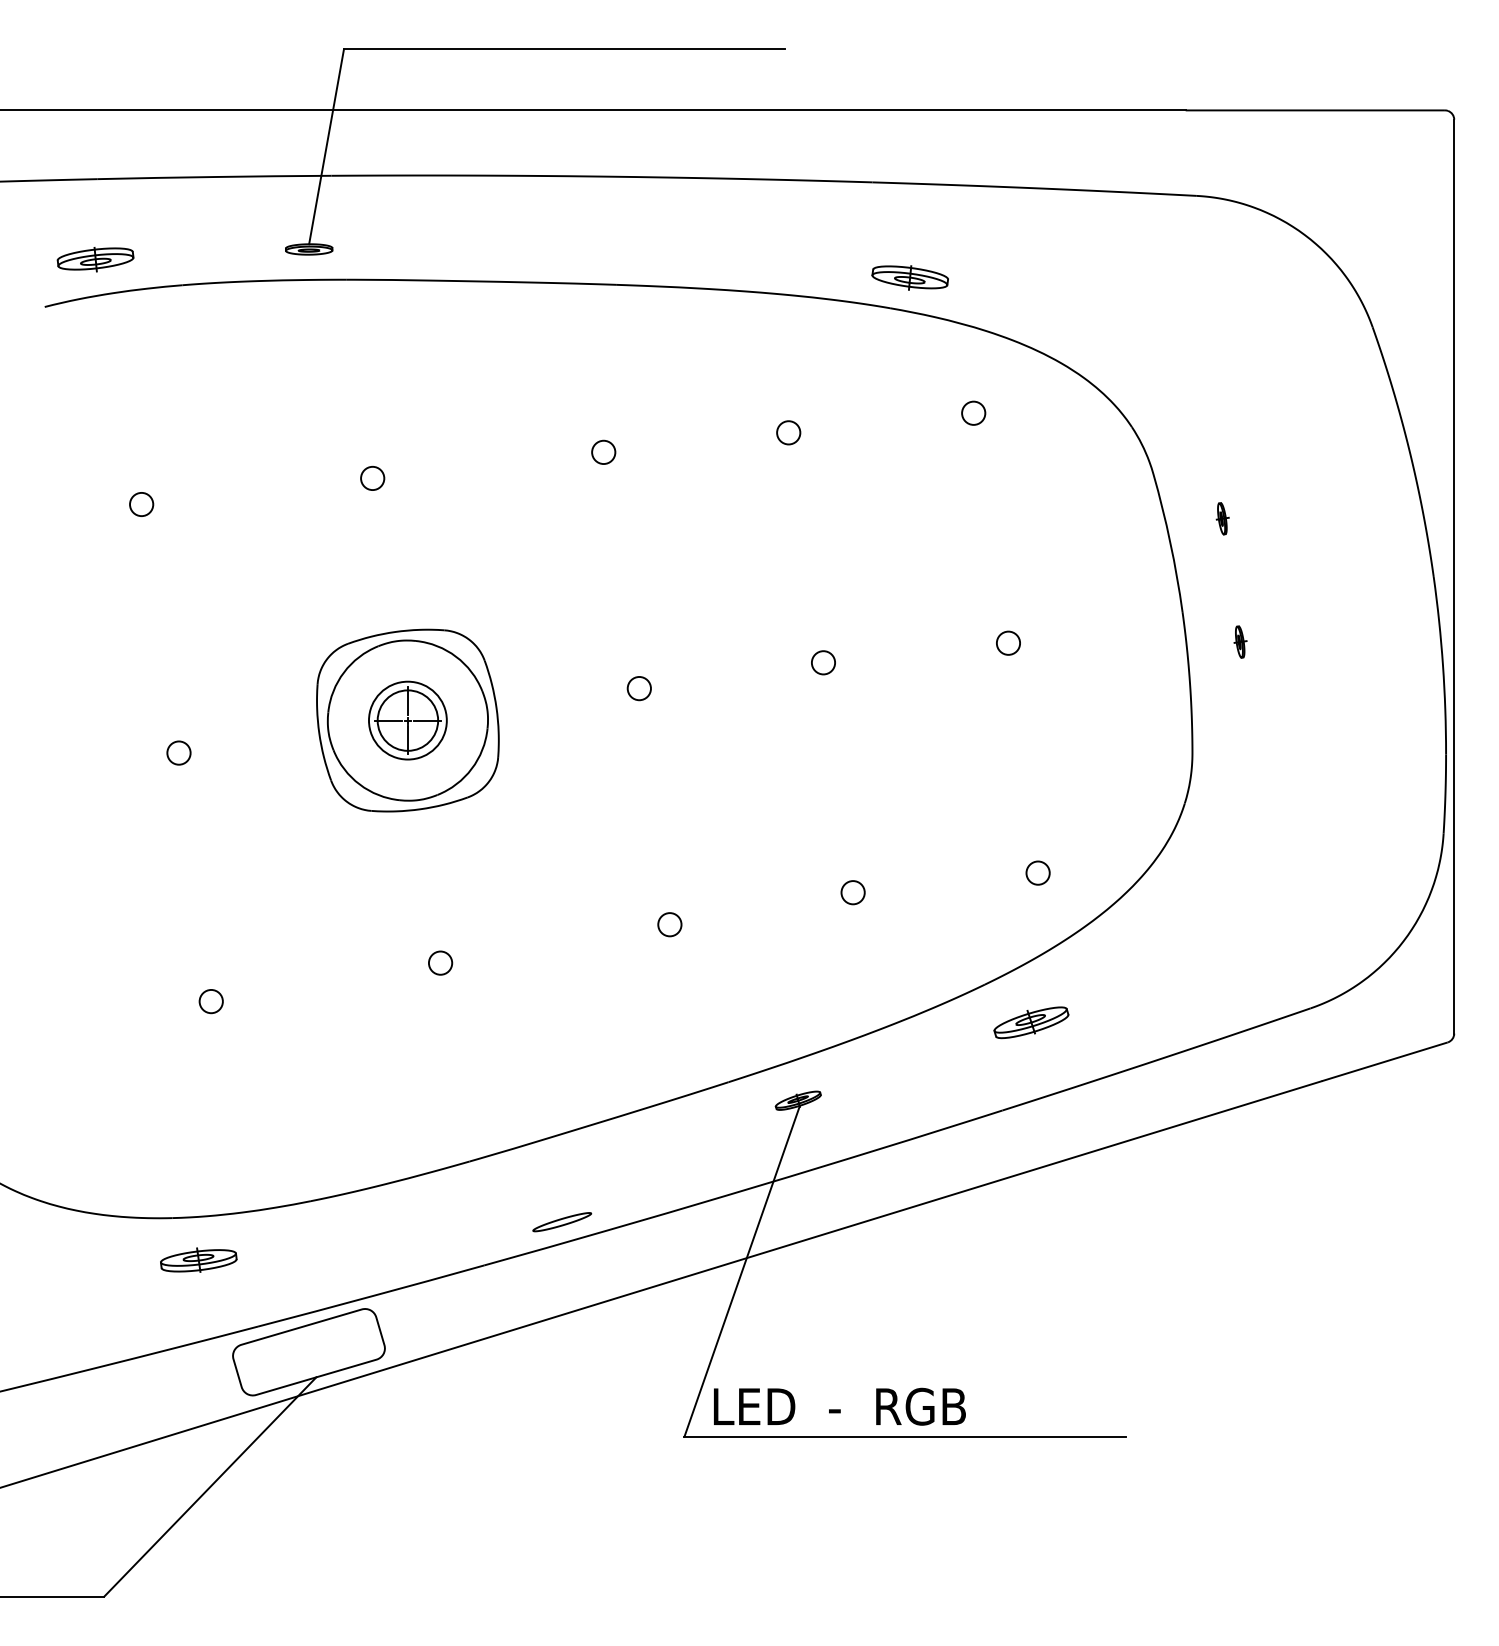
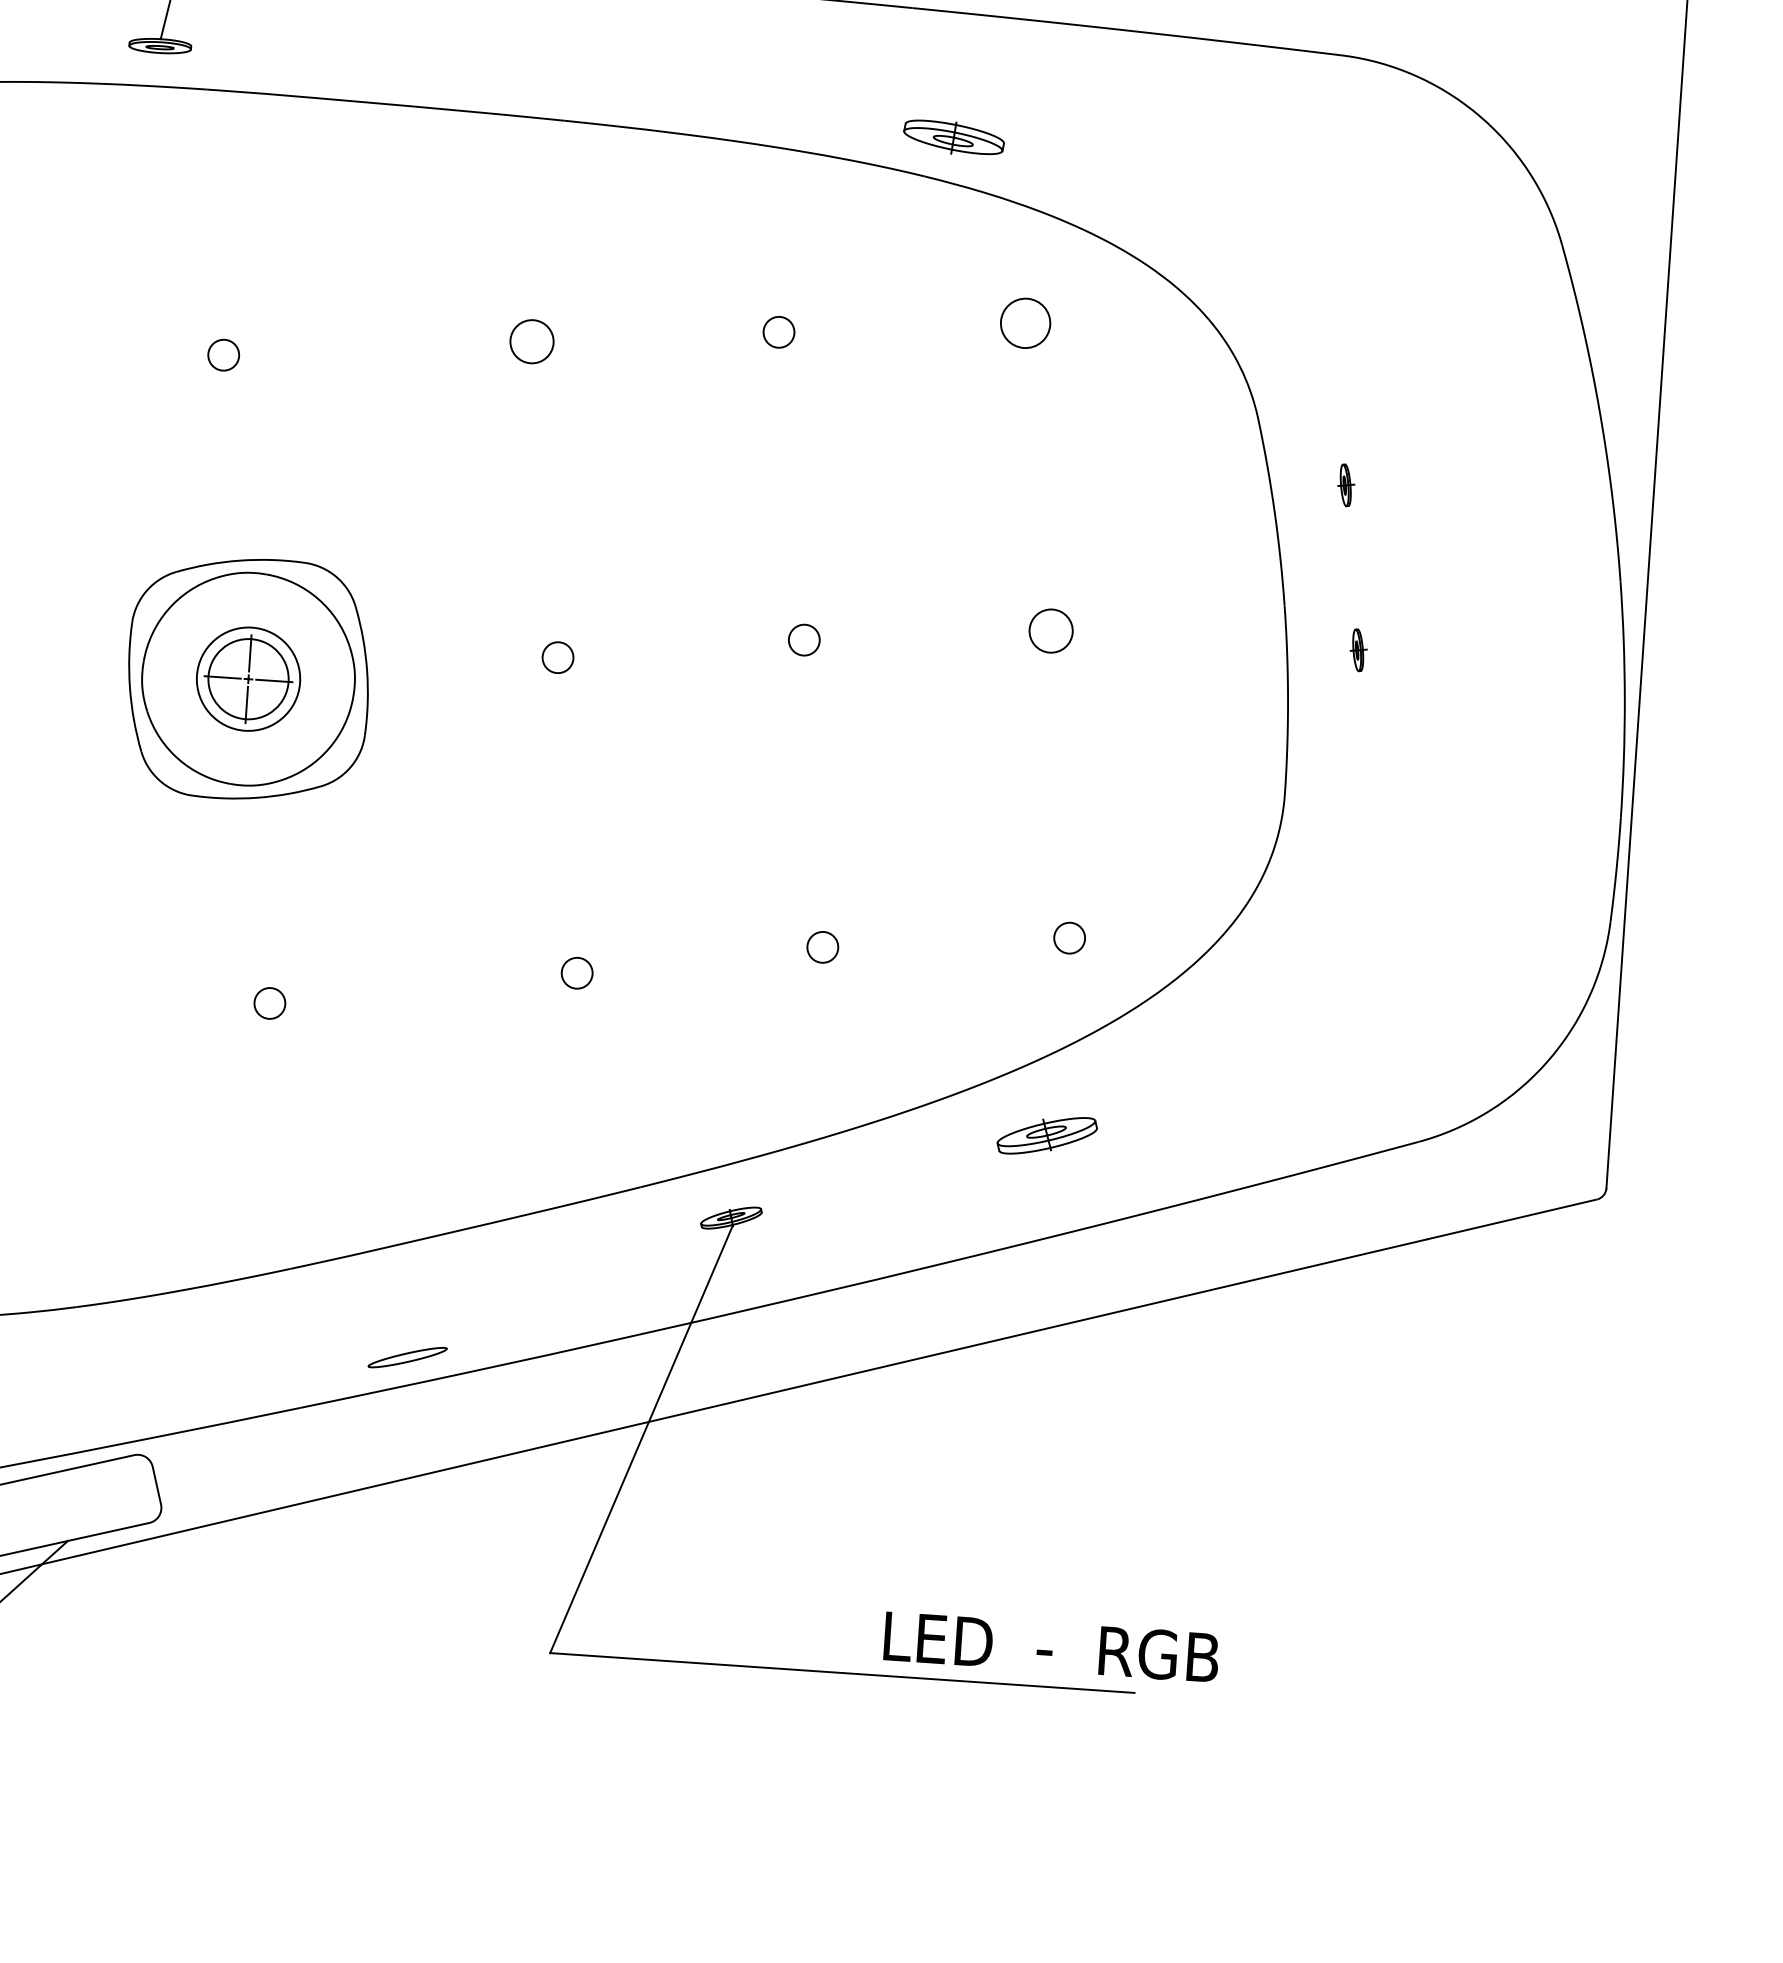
circle: (973, 412) -> (1025, 322), size x1.6
circle: (603, 451) -> (531, 340), size x1.4
circle: (1008, 642) -> (1051, 629), size x1.4
text: (839, 1406) -> (1051, 1646), moved

